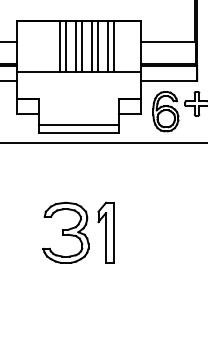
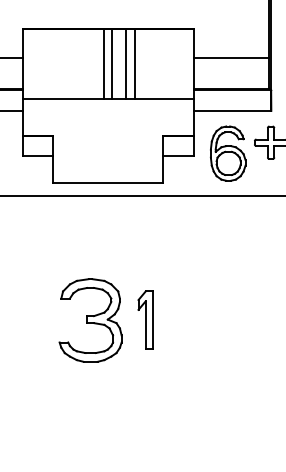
line: (59, 46) -> (81, 63), removed
line: (65, 46) -> (89, 63), removed
line: (108, 46) -> (149, 63), removed
line: (114, 46) -> (157, 63), removed
line: (78, 124) -> (107, 171), removed
part: (105, 232) -> (145, 319), size x0.7

